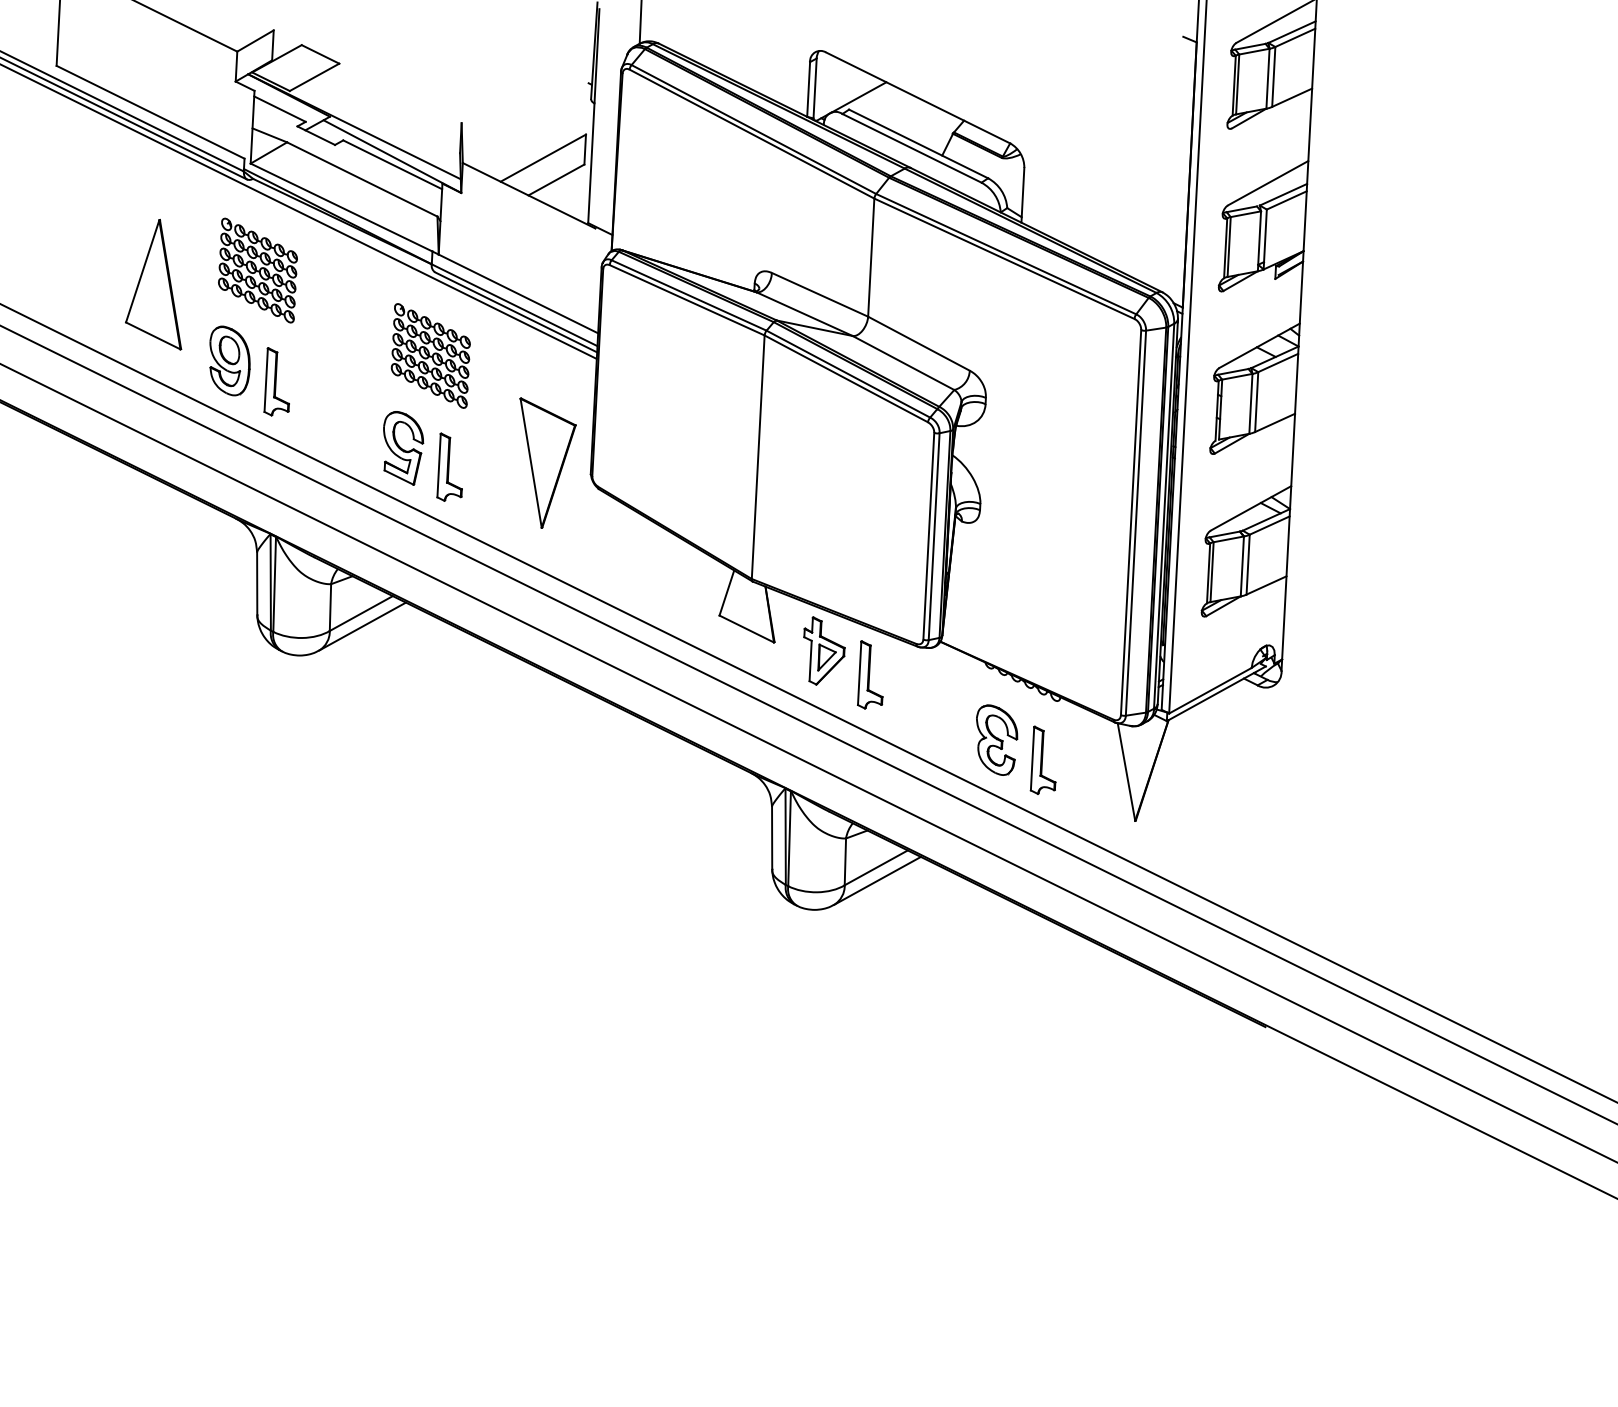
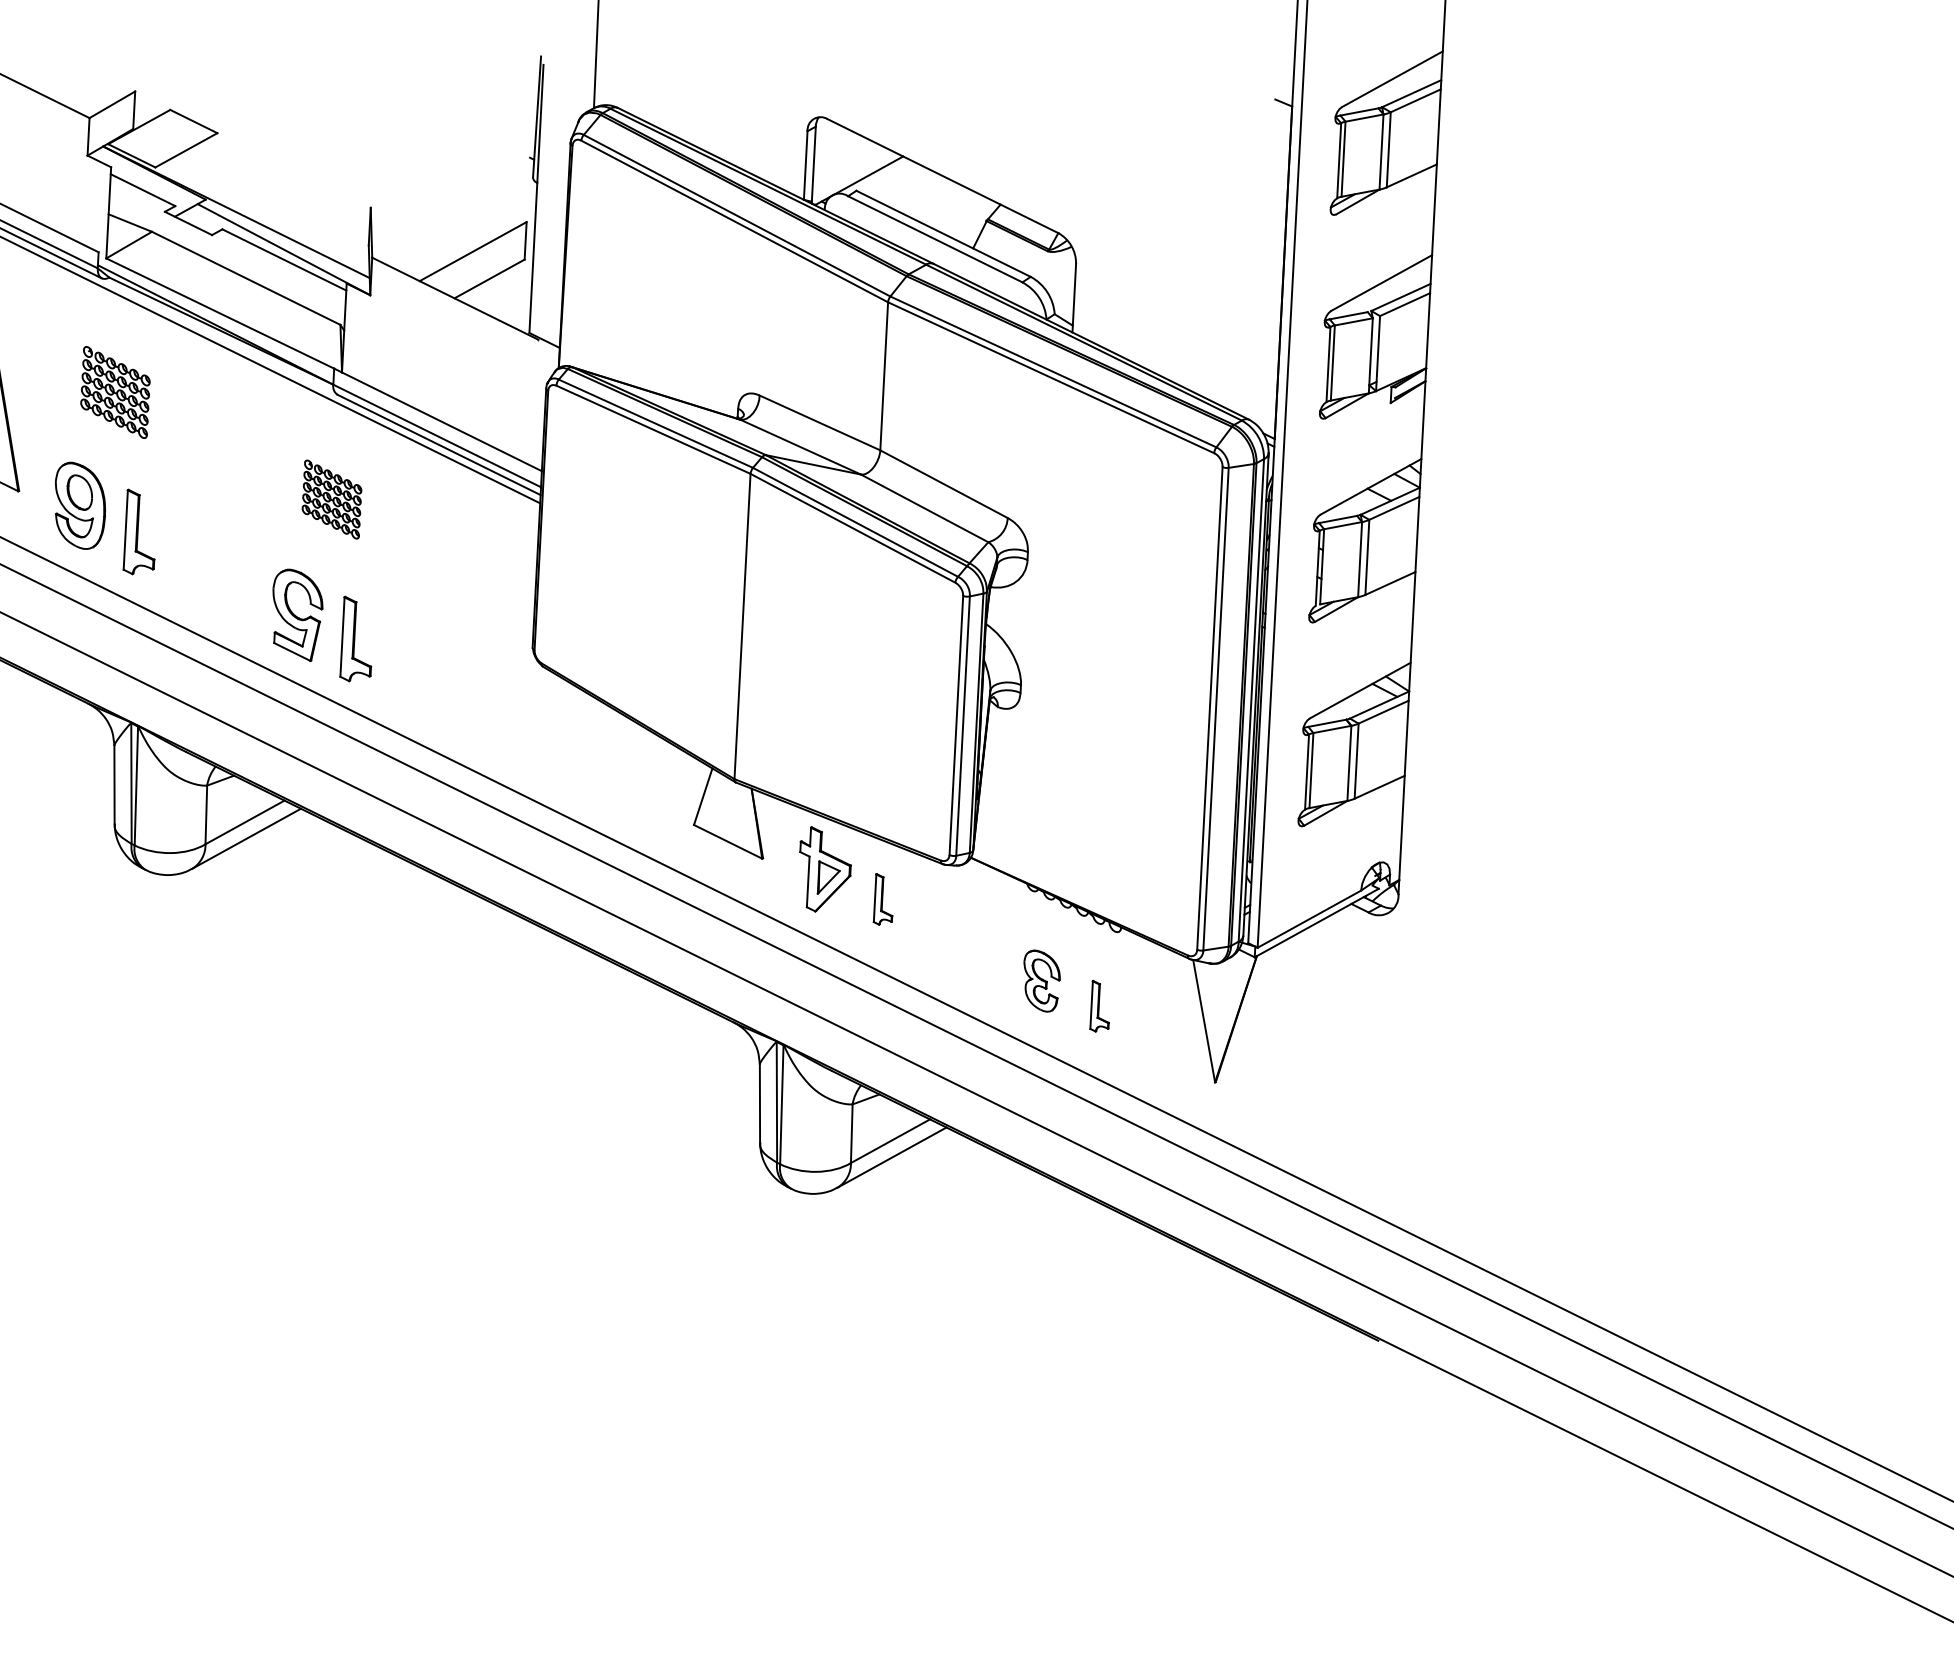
part: (257, 270) -> (114, 392), size x0.7
part: (430, 355) -> (331, 498), size x0.6
part: (547, 462) -> (478, 633), removed
part: (870, 674) -> (883, 898), size x0.6
part: (997, 739) -> (1042, 980), size x0.7
part: (1042, 759) -> (1098, 1005), size x0.6

